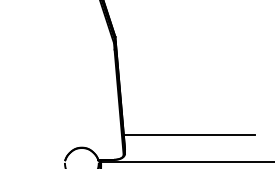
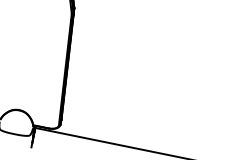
line: (188, 134) -> (126, 118), removed

